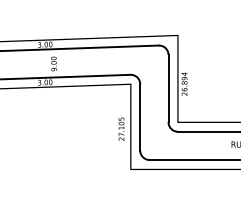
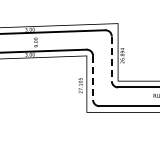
line: (168, 89) -> (111, 59), solid -> dashed
line: (140, 116) -> (93, 77), solid -> dashed

